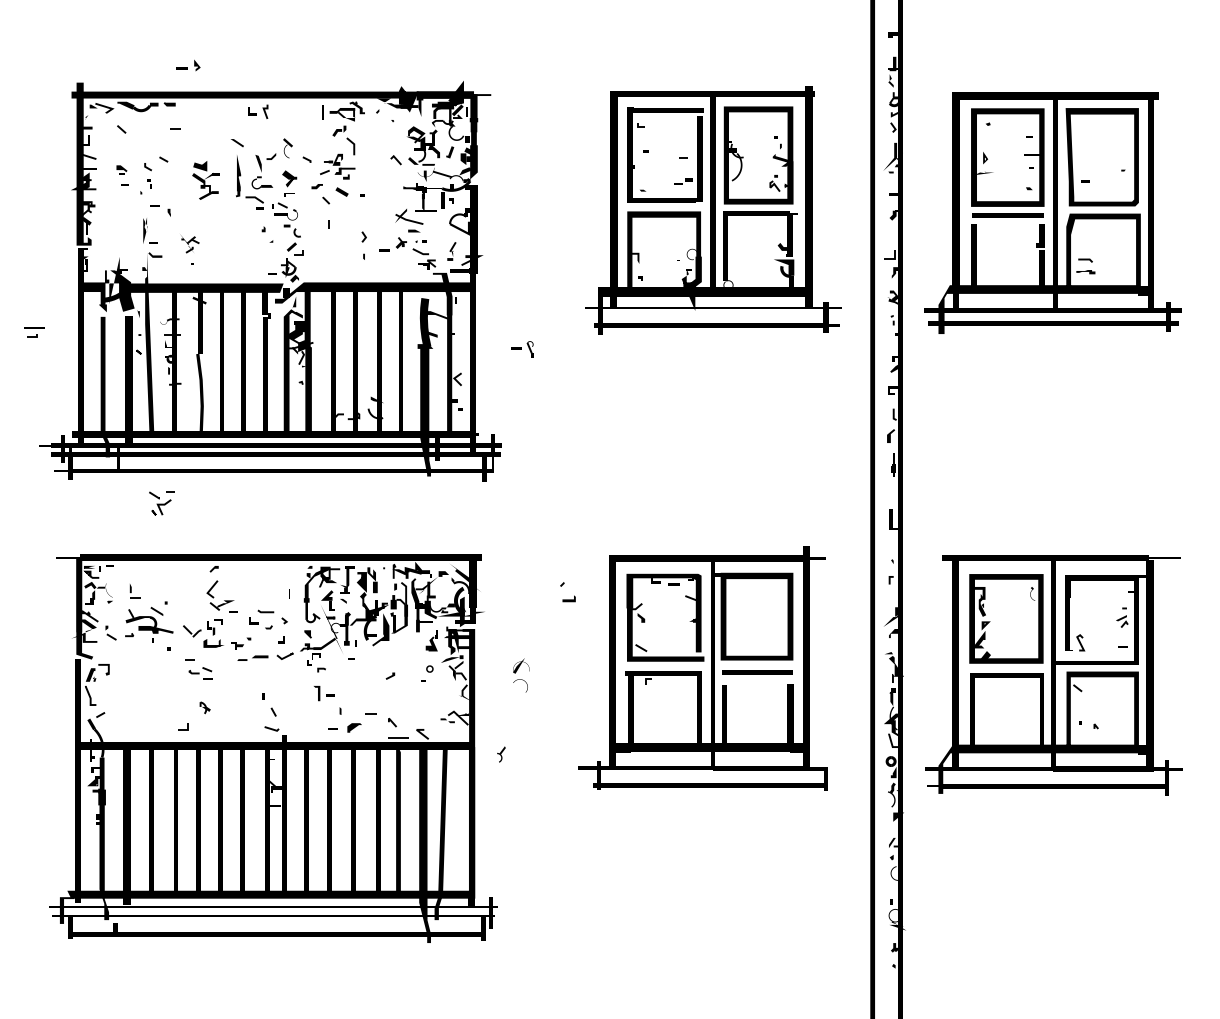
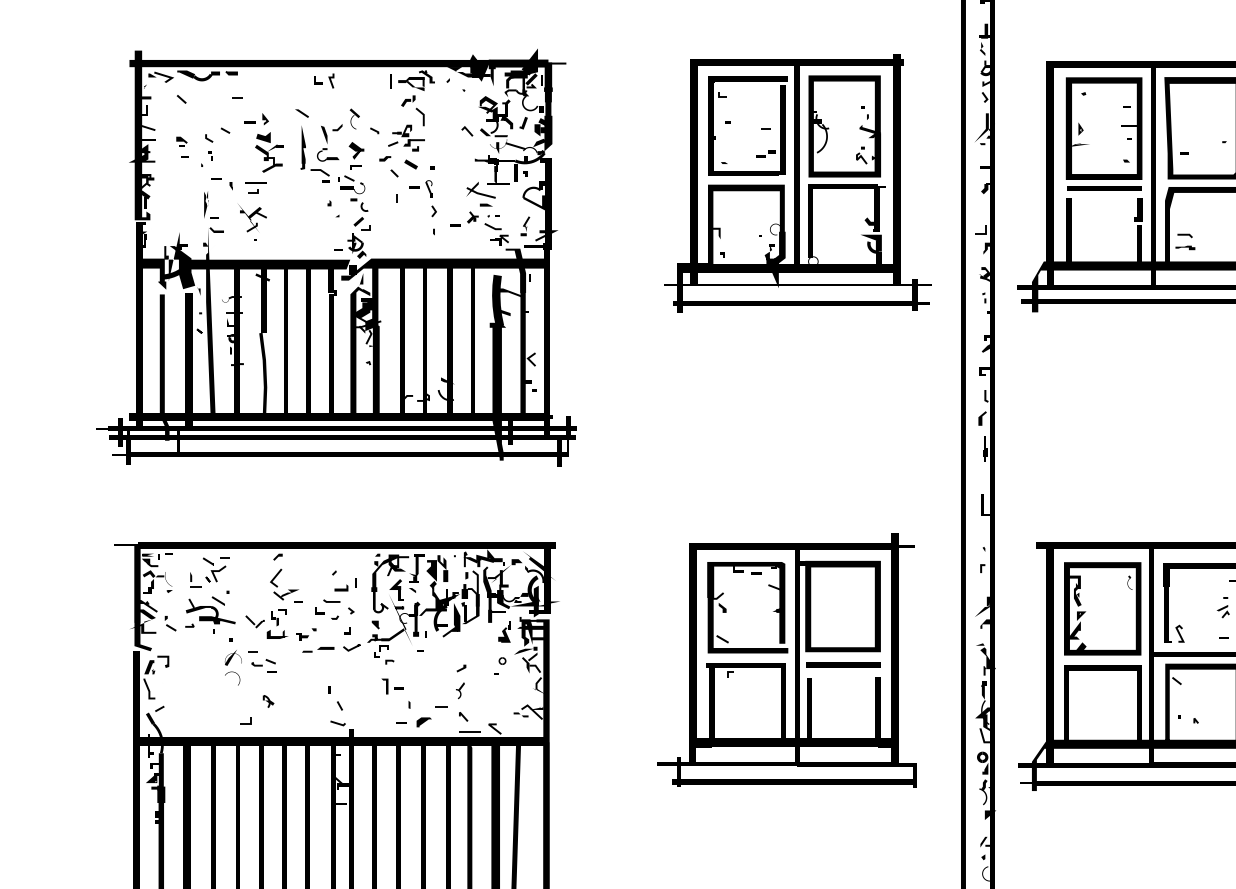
part: (188, 65) -> (256, 119), moved
part: (189, 243) -> (252, 218), size x1.43
part: (34, 332) -> (255, 187), moved
part: (522, 349) -> (420, 188), moved
part: (161, 503) -> (215, 569), moved
curve: (567, 599) -> (339, 588), moved
part: (521, 675) -> (233, 667), moved
part: (501, 754) -> (460, 690), moved

